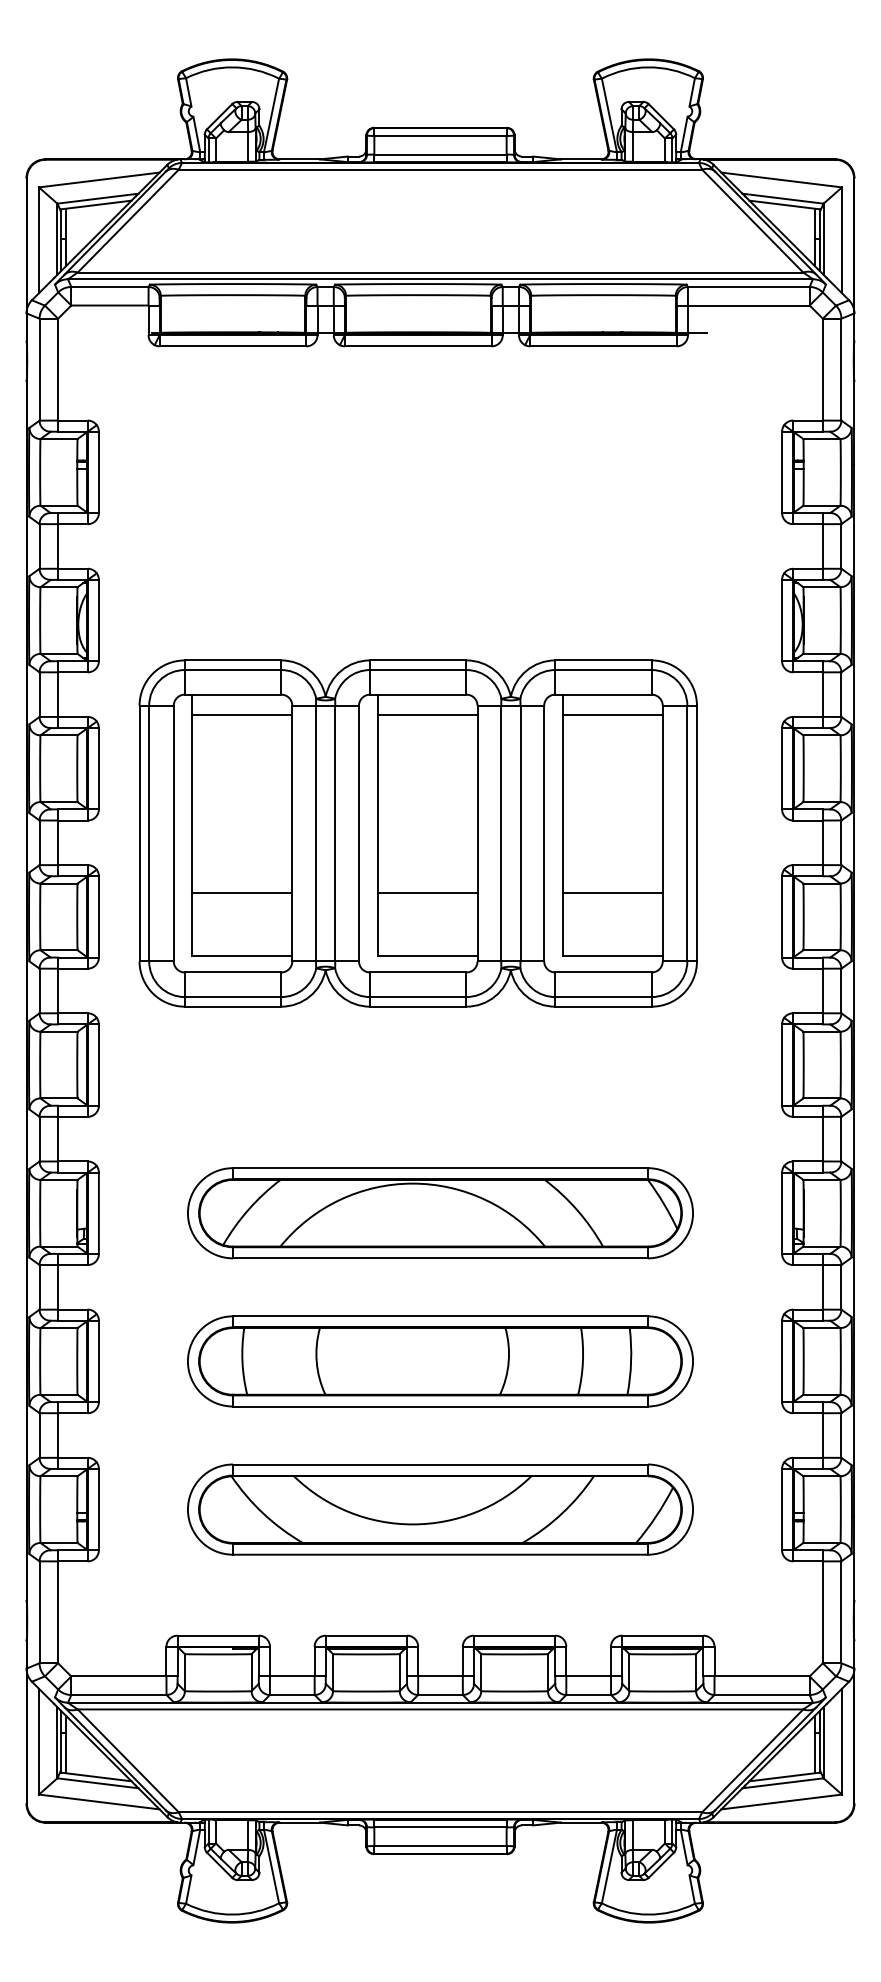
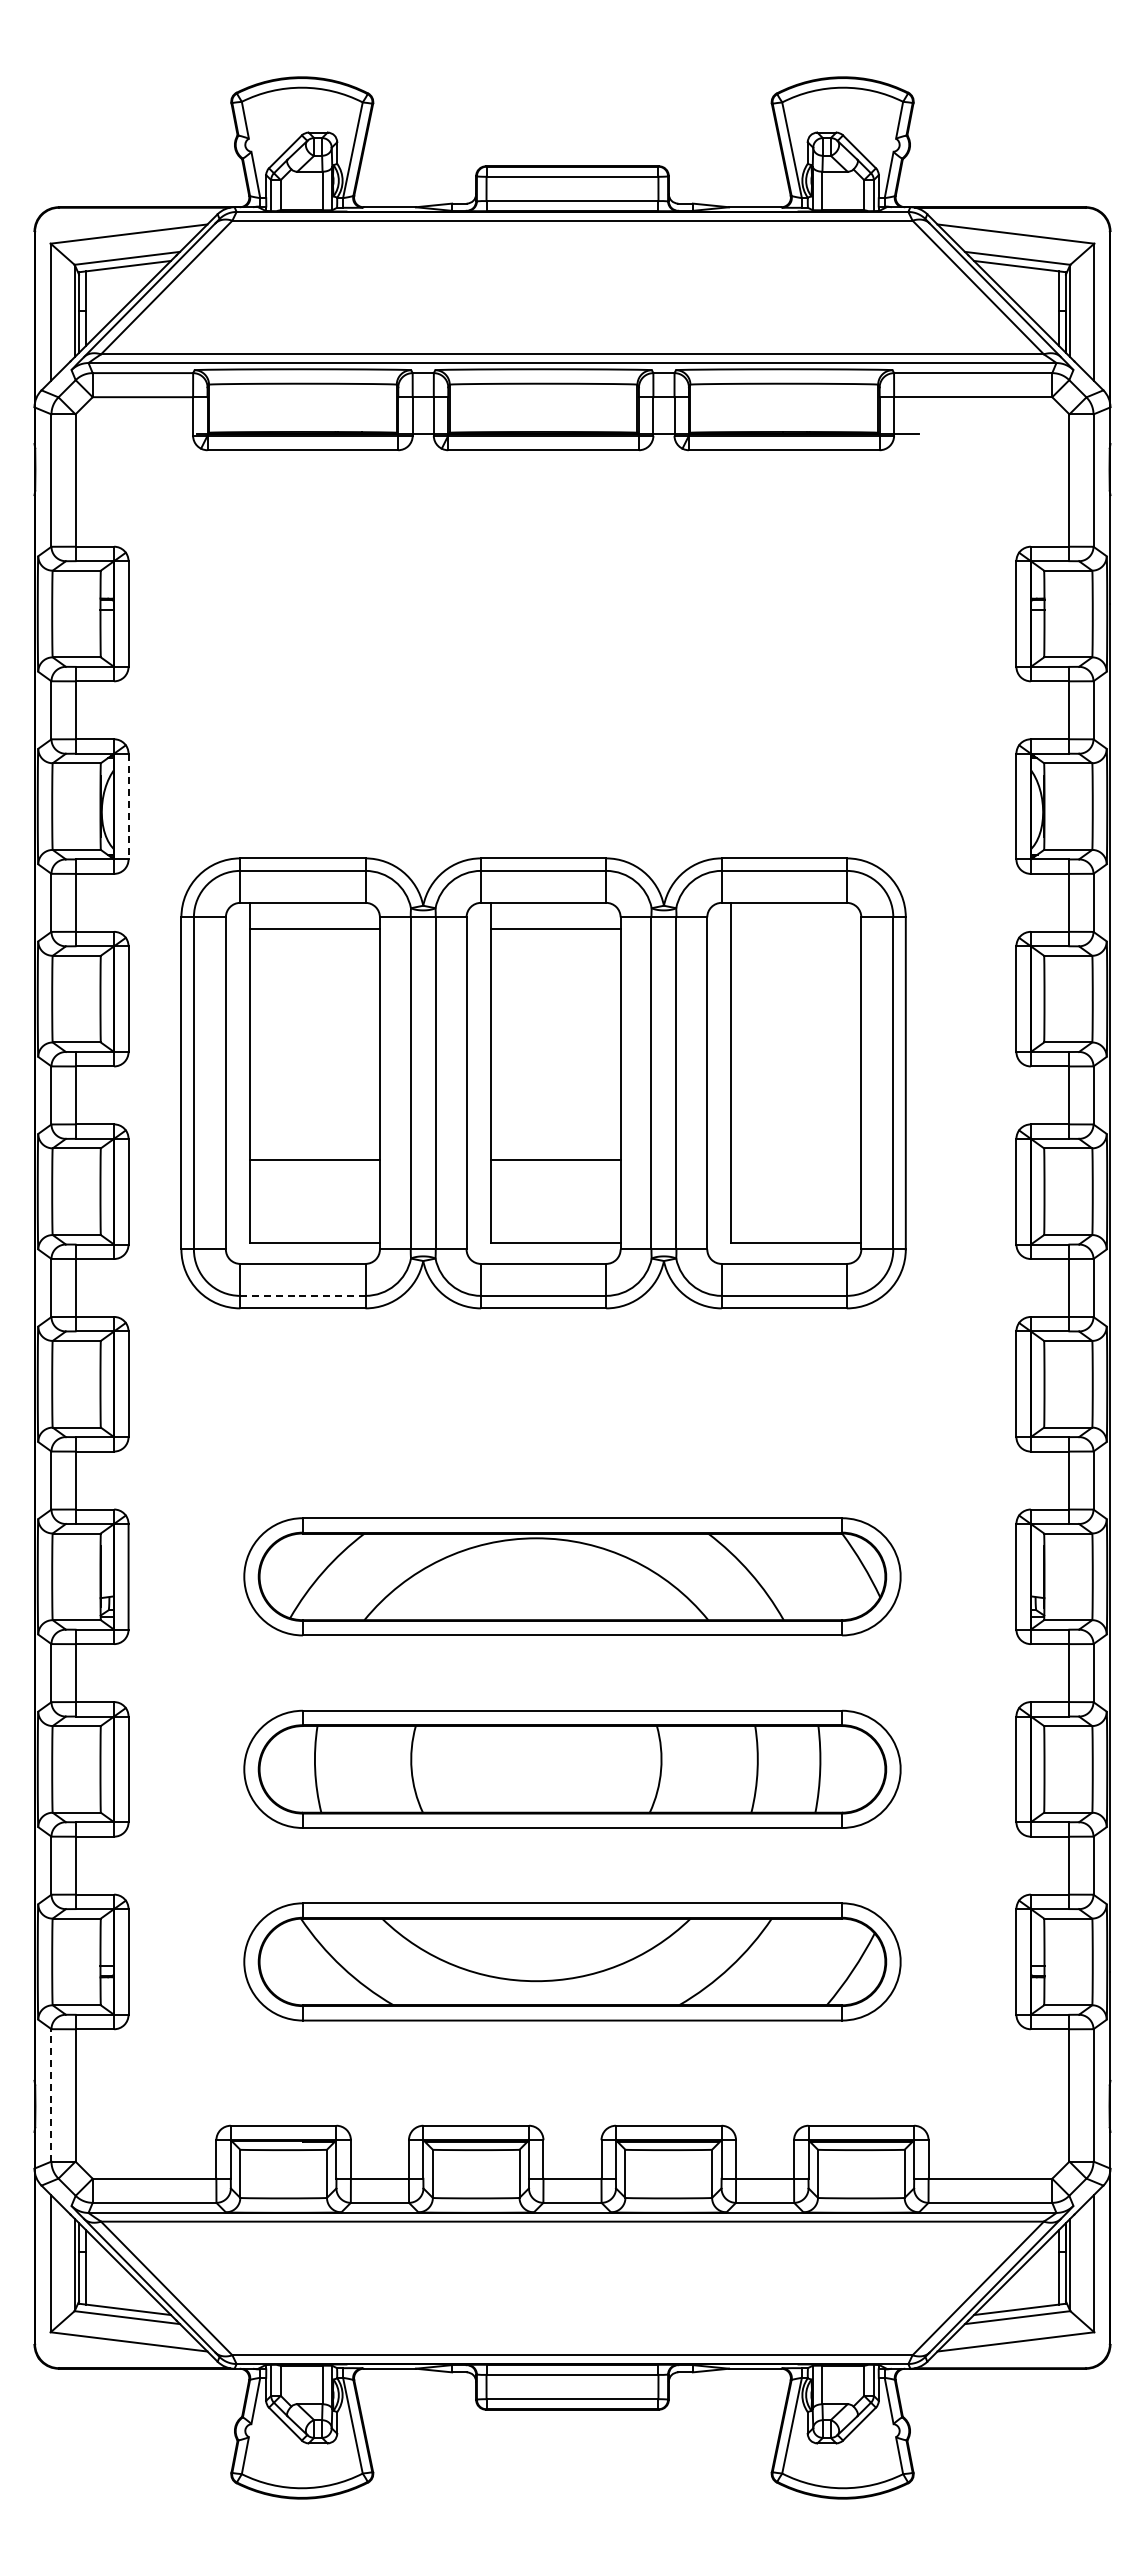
line: (98, 620) -> (128, 806), solid -> dashed
line: (612, 715) -> (796, 929), removed
line: (612, 892) -> (796, 1160), removed
line: (232, 996) -> (302, 1295), solid -> dashed
line: (39, 1611) -> (51, 2094), solid -> dashed

